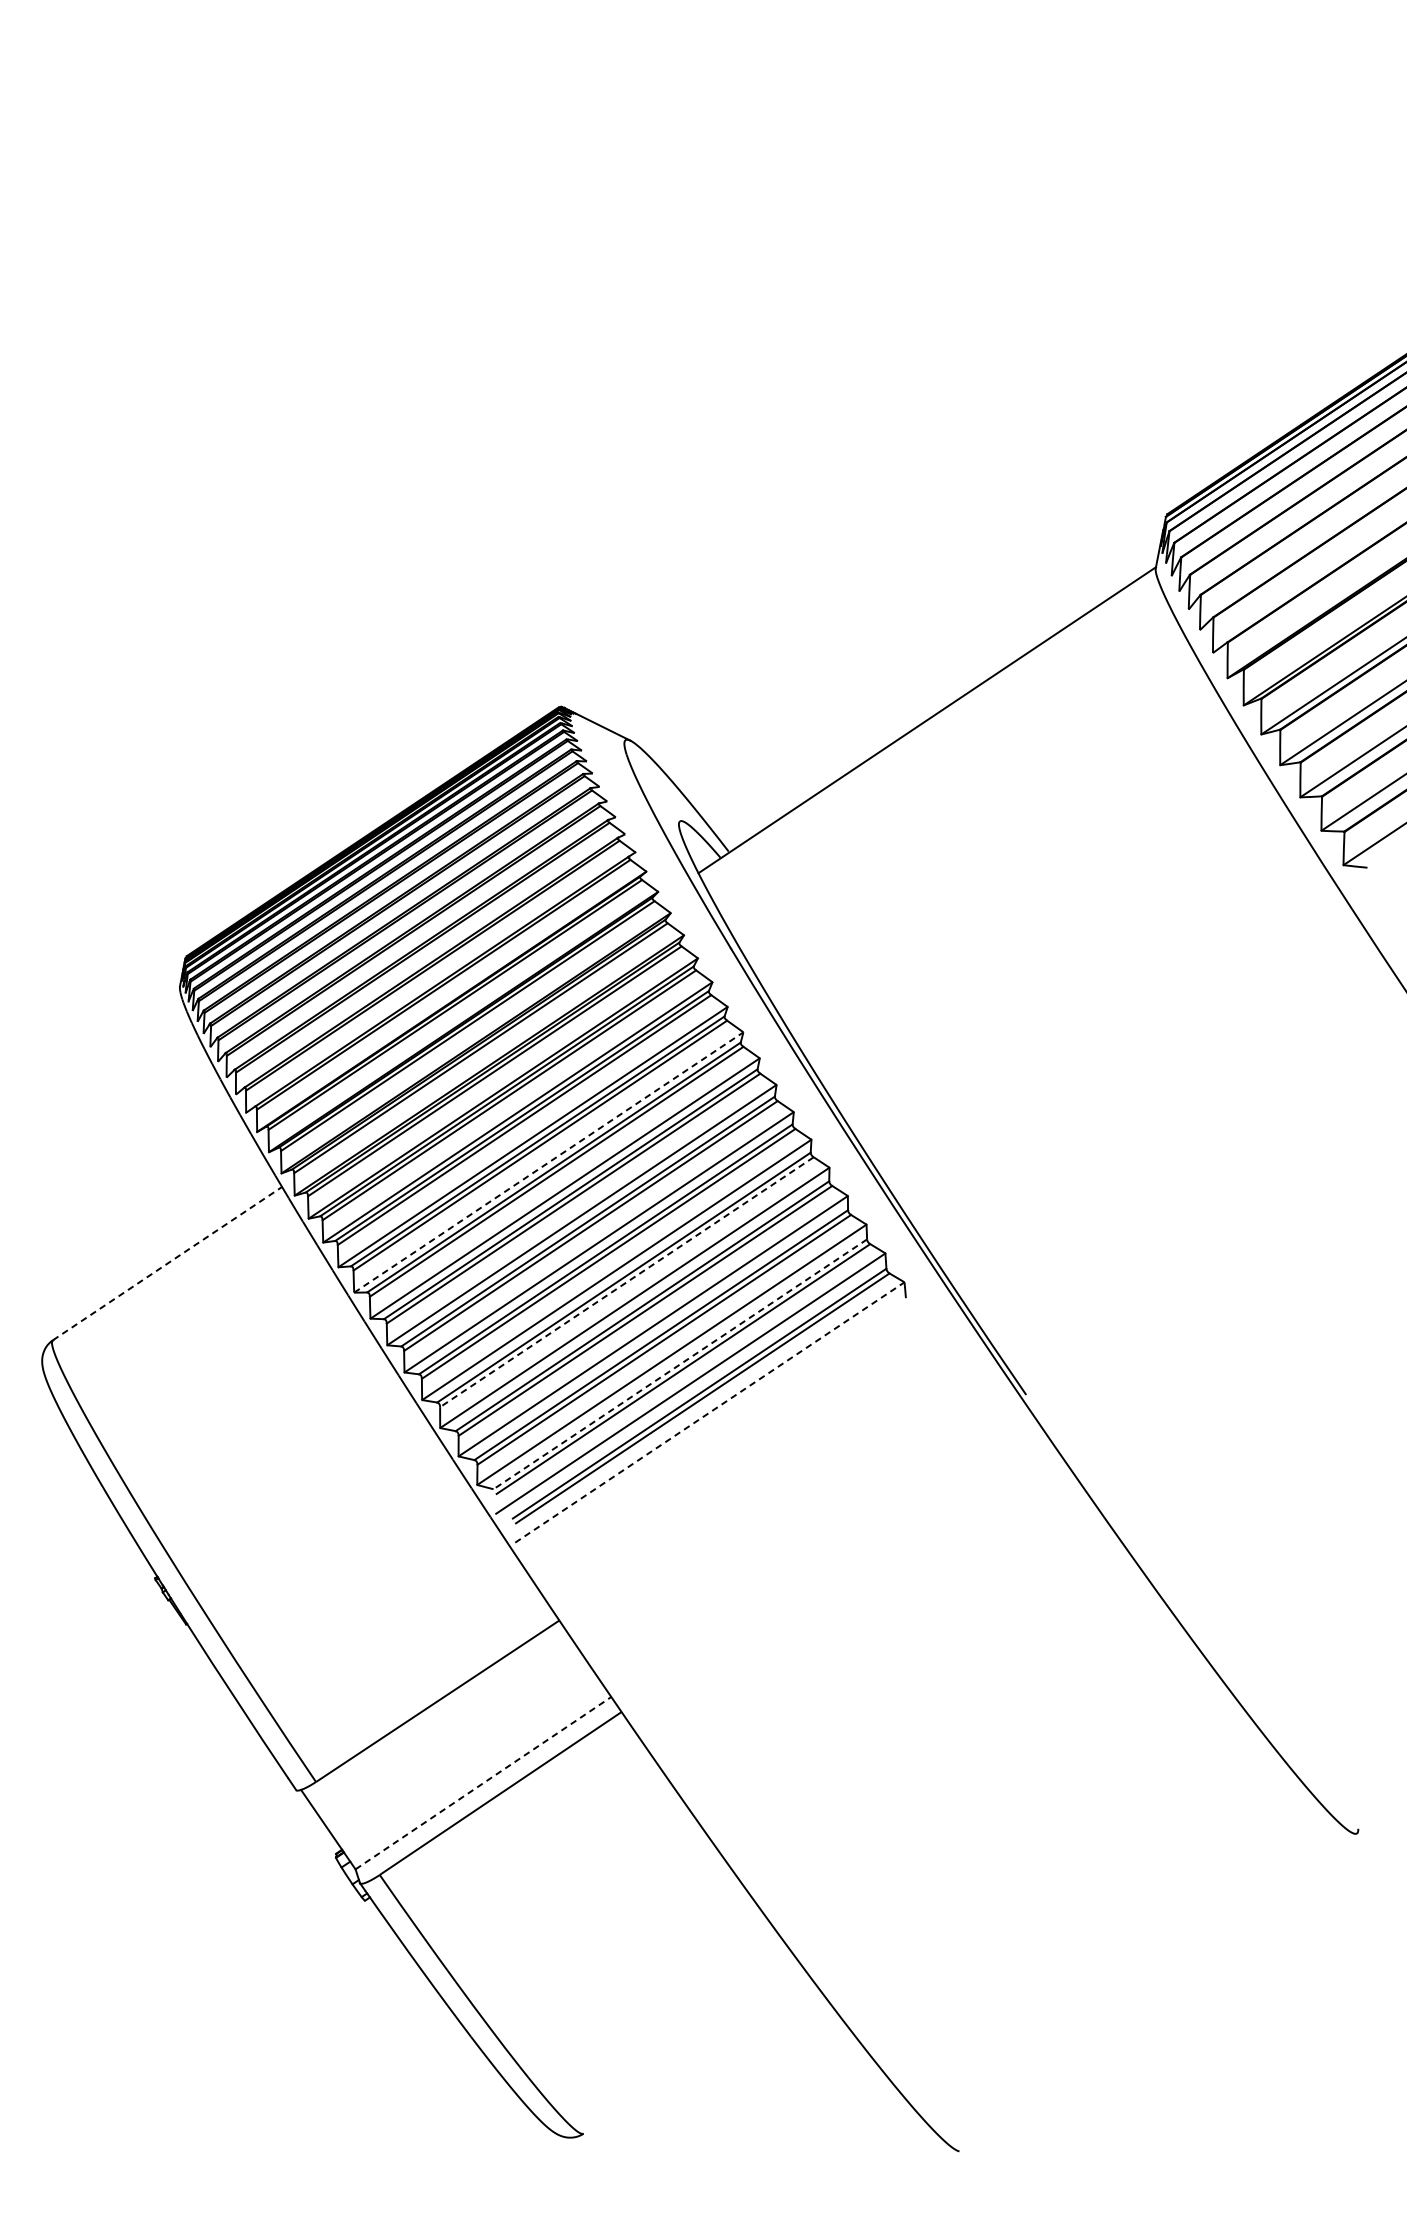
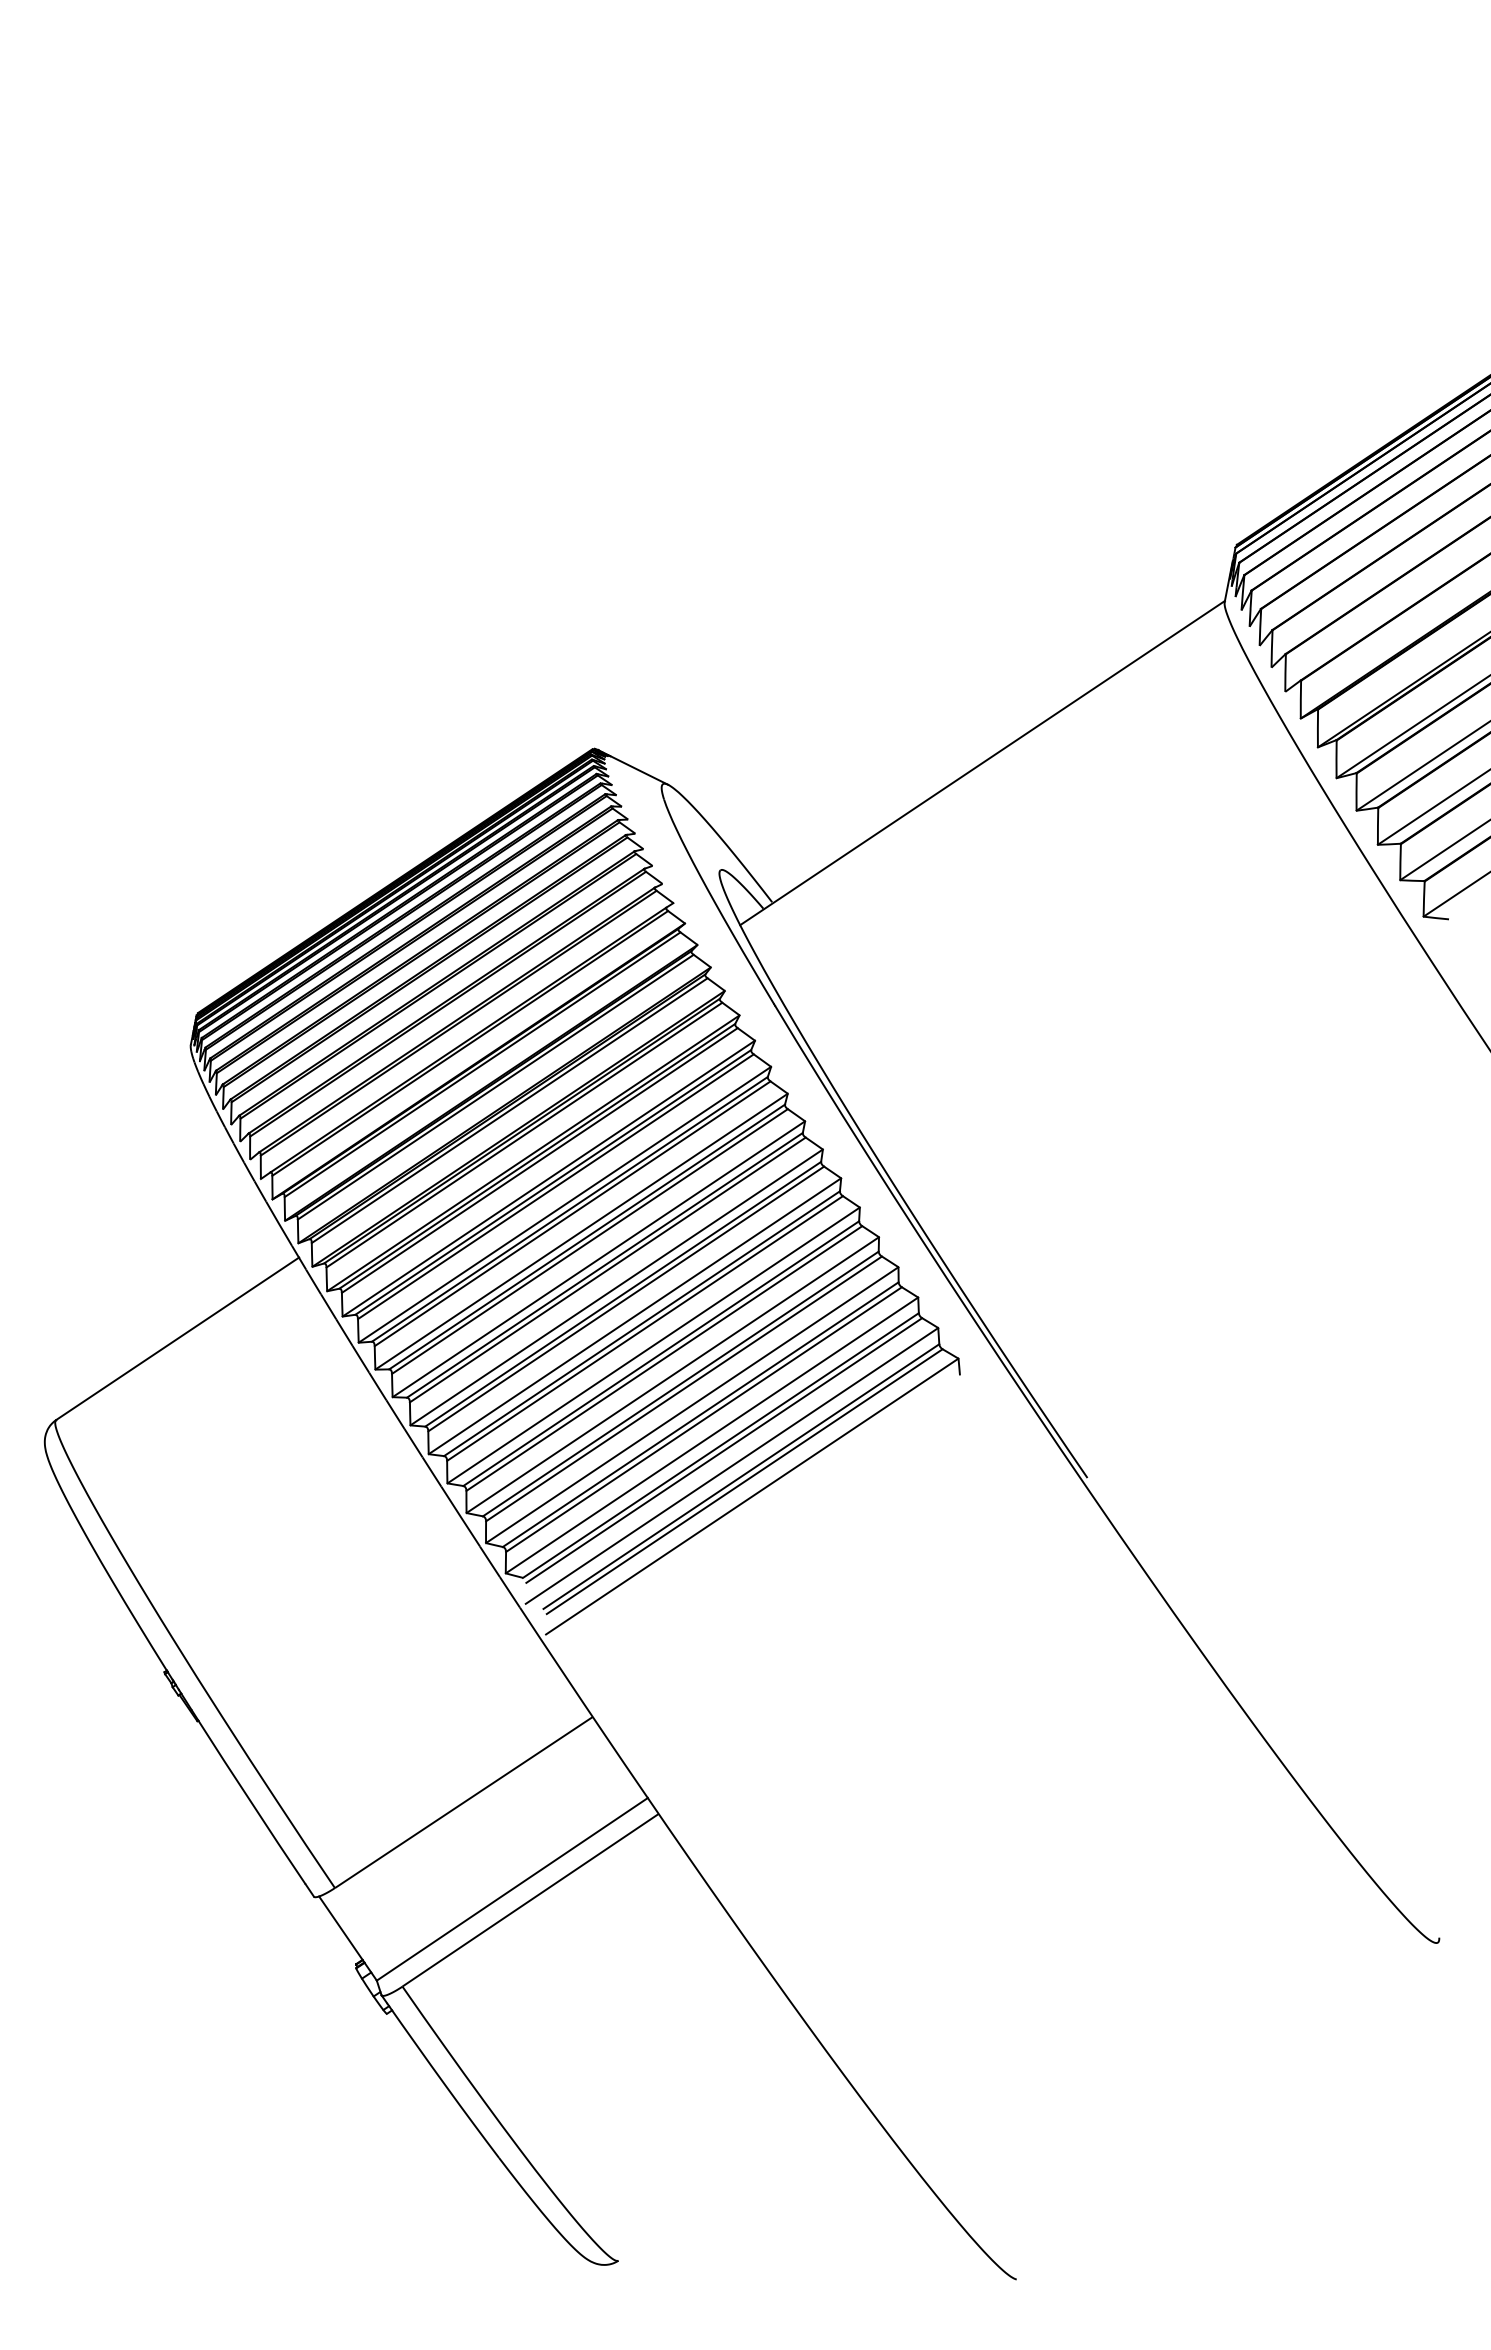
line: (549, 1162) -> (582, 1231), dashed -> solid
line: (168, 1263) -> (178, 1338), dashed -> solid
line: (626, 1282) -> (663, 1358), dashed -> solid
line: (679, 1364) -> (720, 1445), dashed -> solid
line: (710, 1412) -> (752, 1496), dashed -> solid
line: (483, 1783) -> (512, 1889), dashed -> solid

